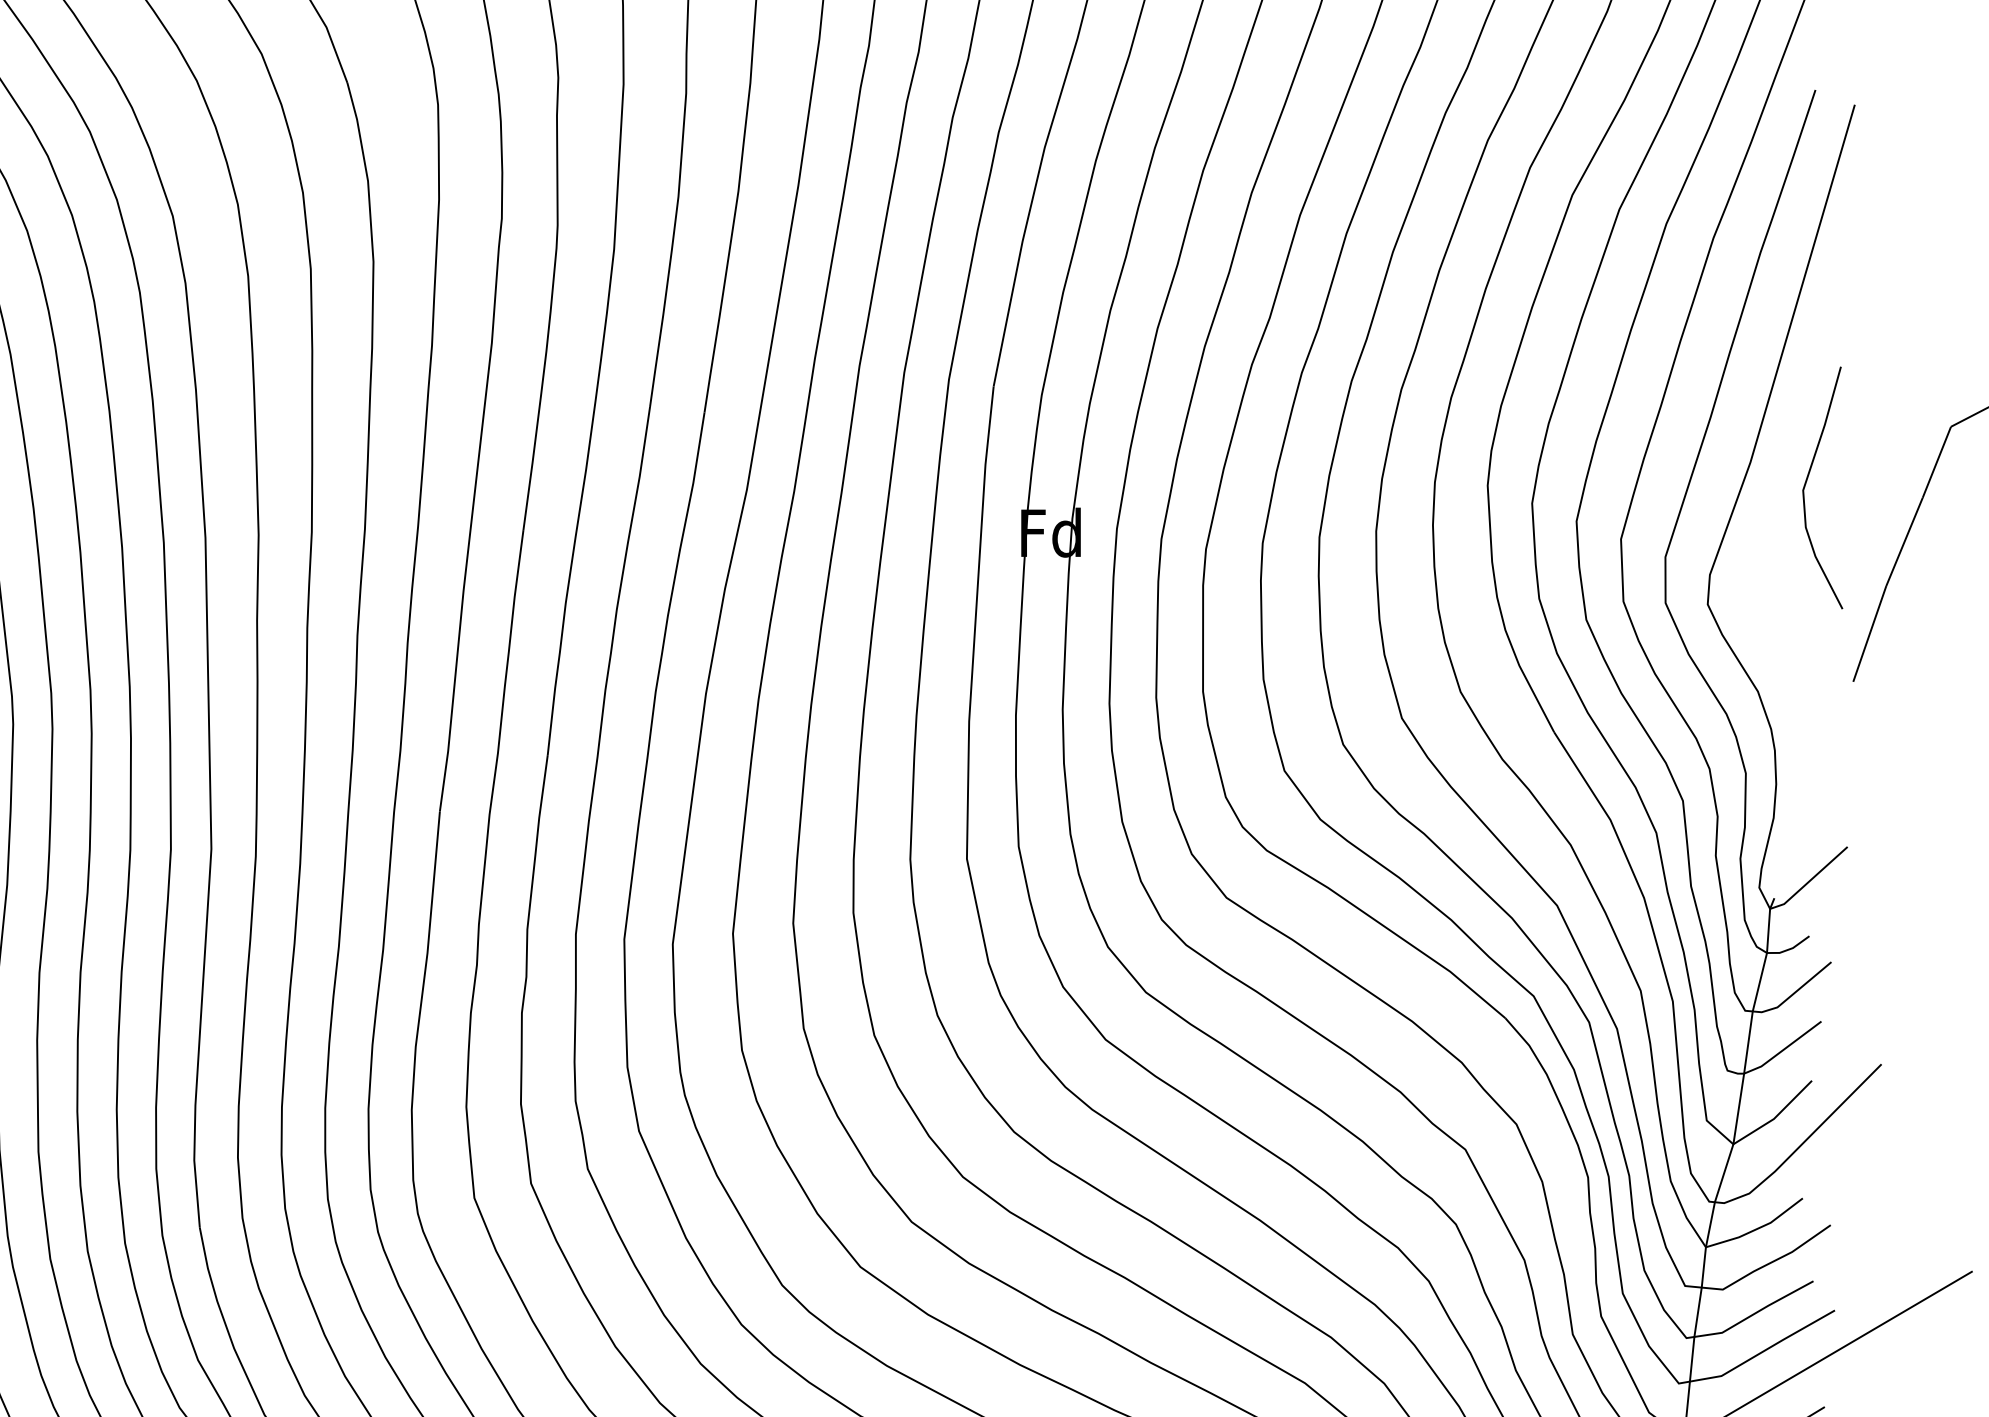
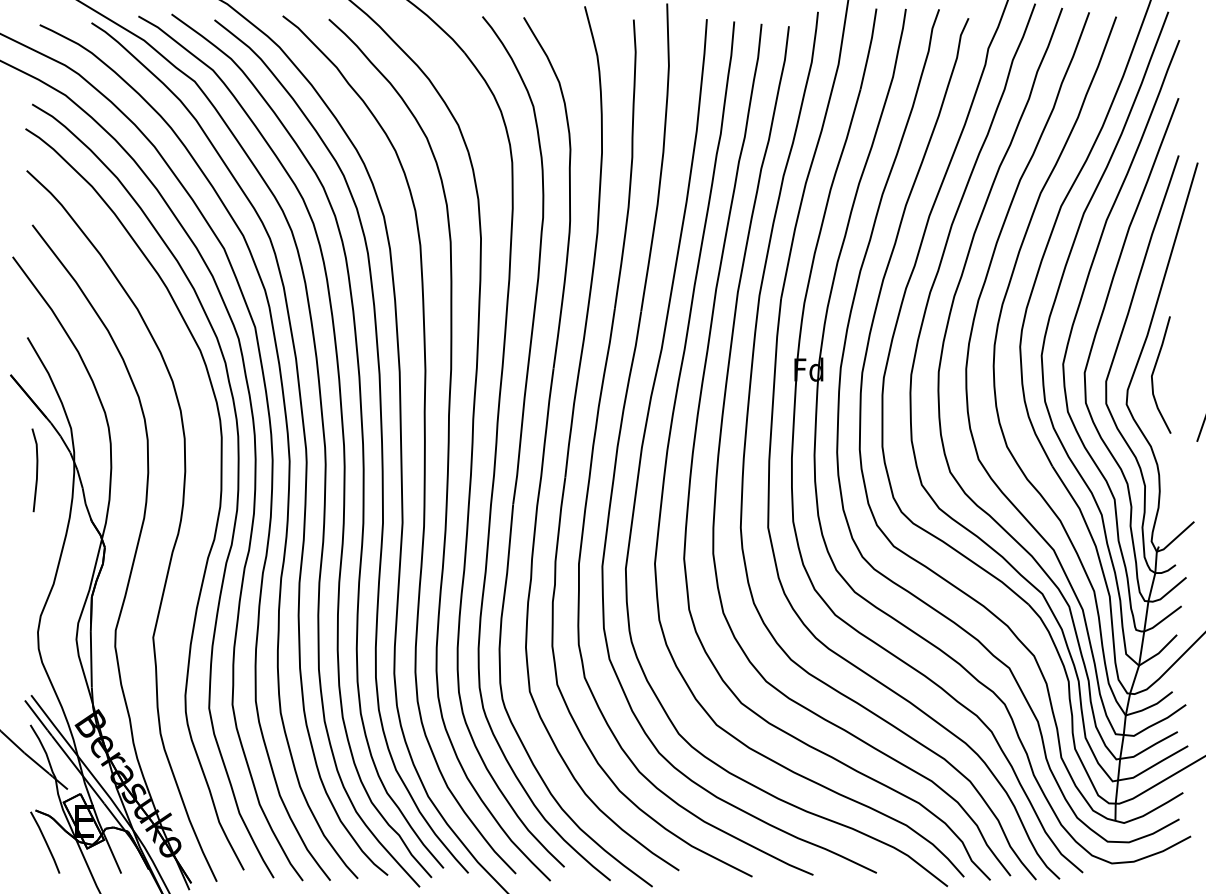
curve: (1808, 480) -> (1154, 371), moved

